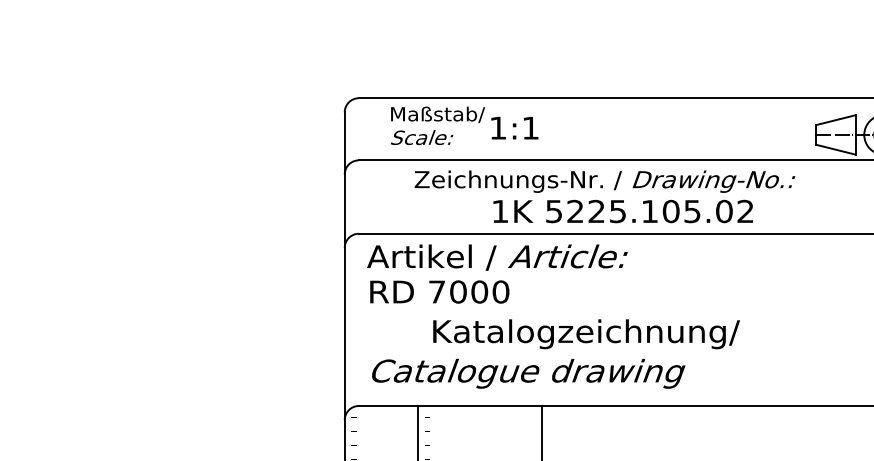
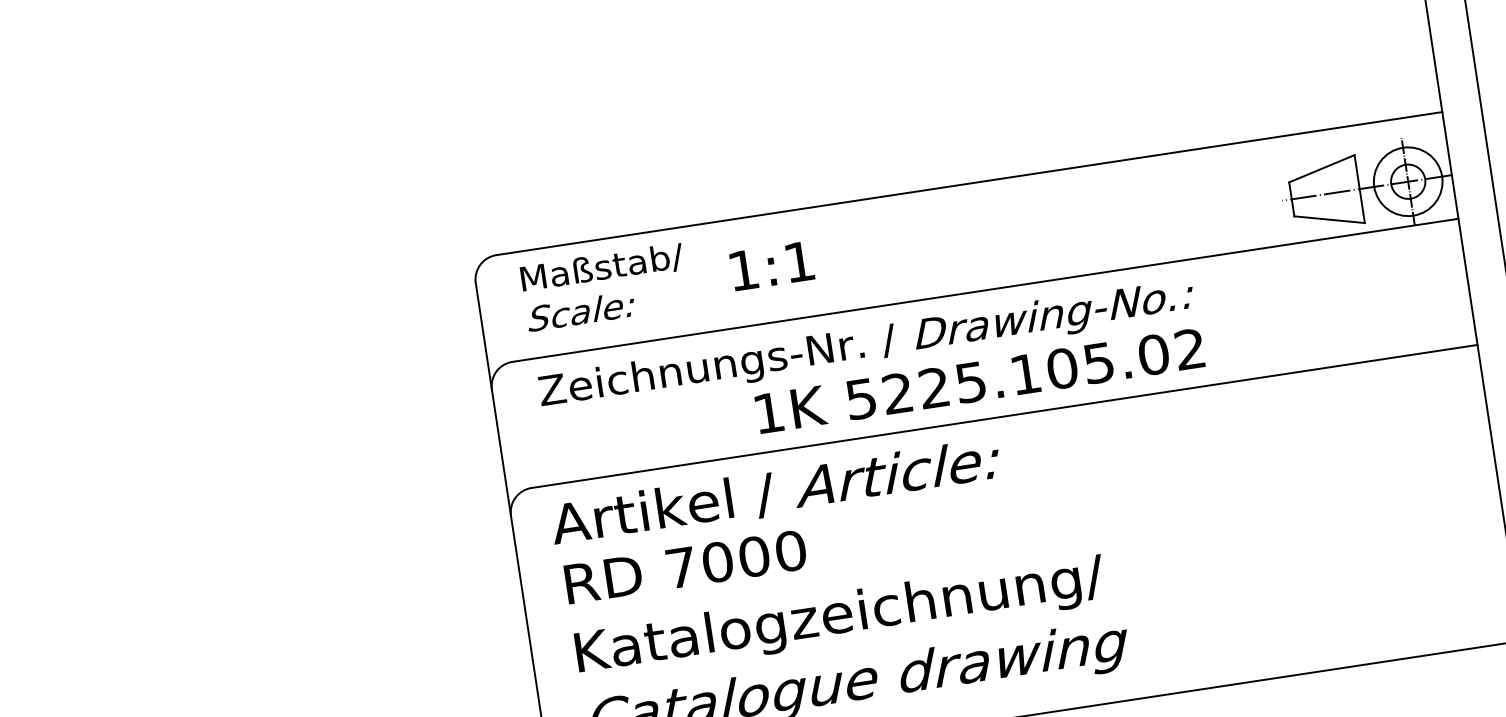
text: (437, 125) -> (604, 286), moved
text: (604, 181) -> (866, 345), moved
text: (586, 334) -> (840, 618), moved

